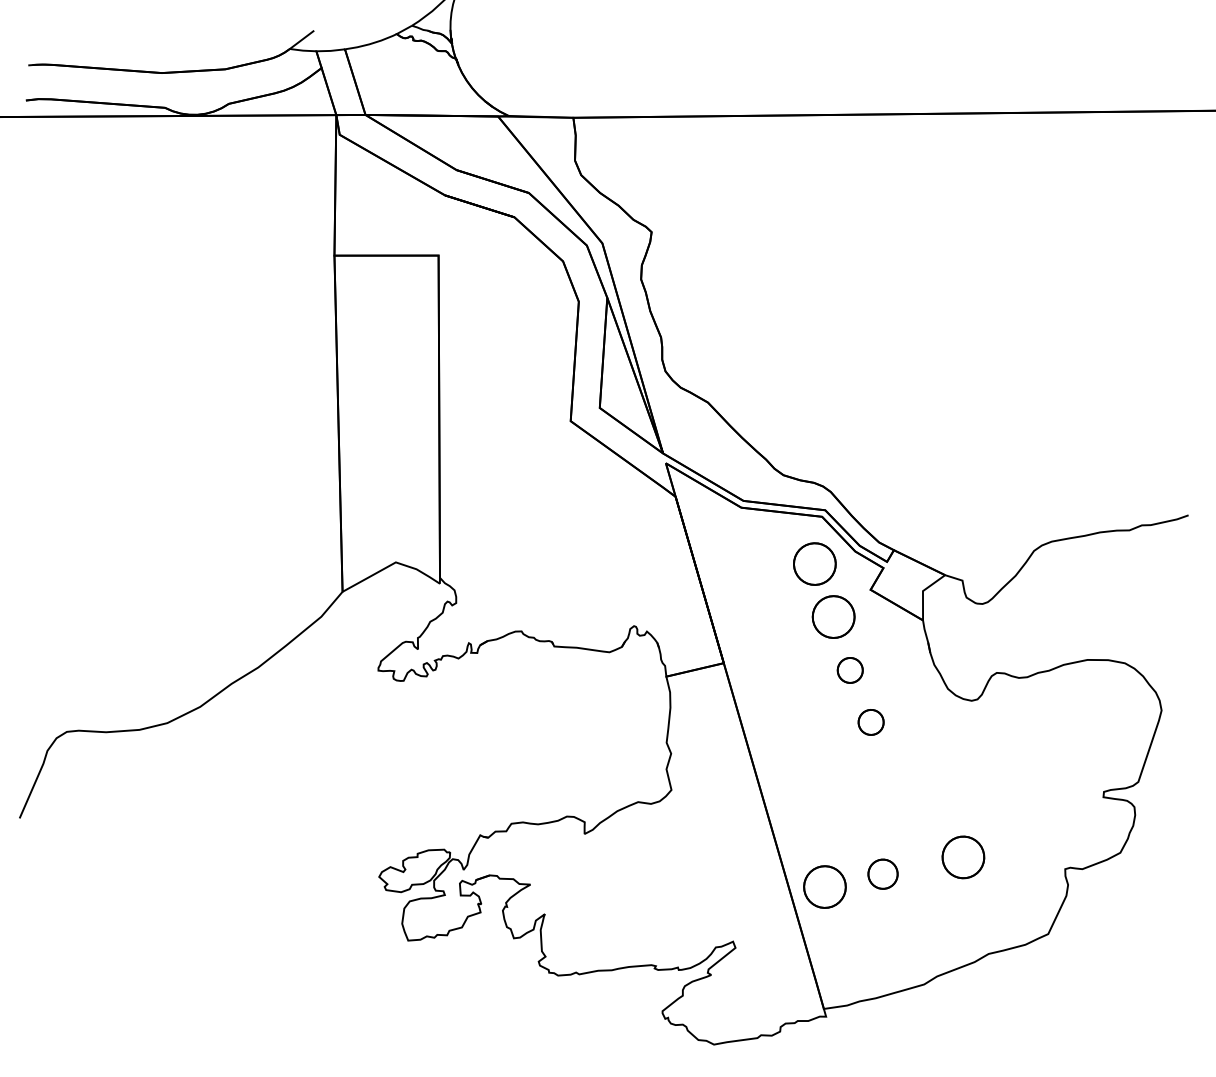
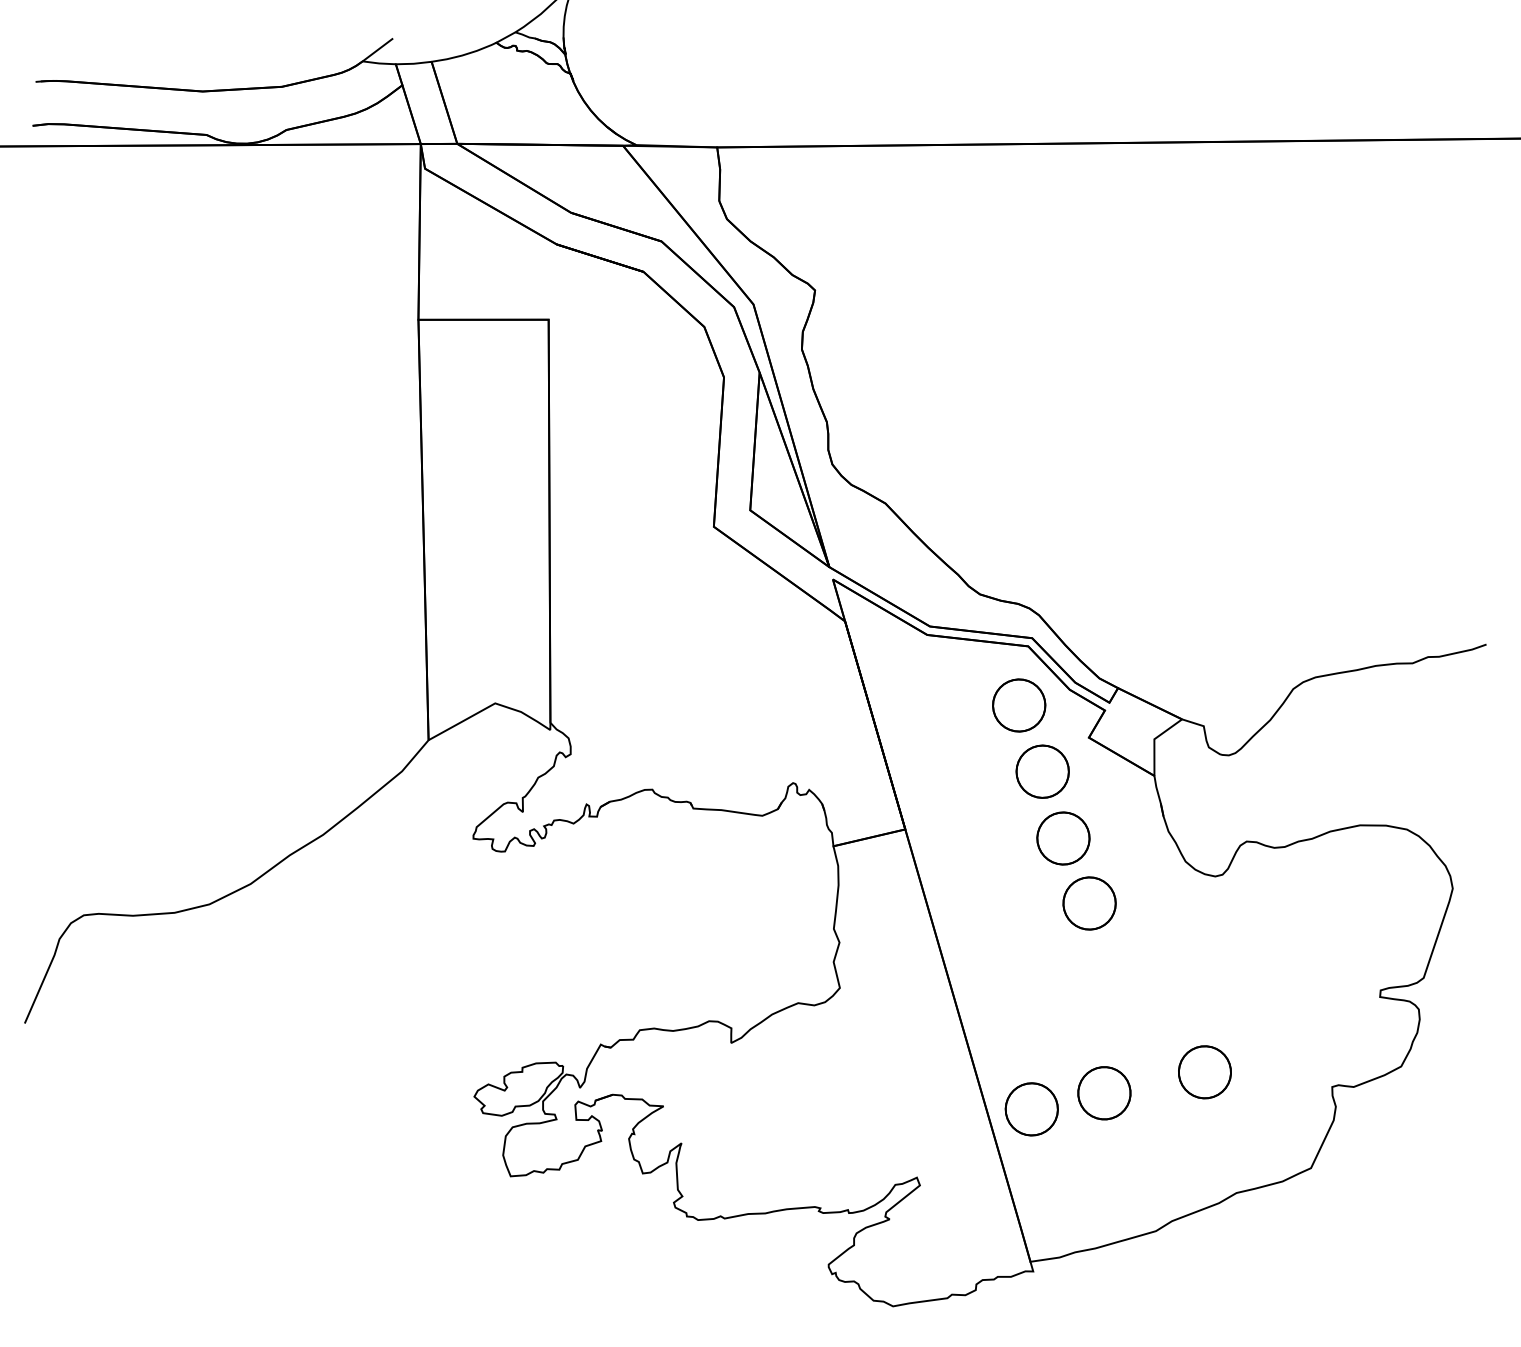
part: (850, 670) -> (1063, 838), size x1.67
part: (871, 722) -> (1089, 903), size x1.67
part: (883, 874) -> (1104, 1093), size x1.43

